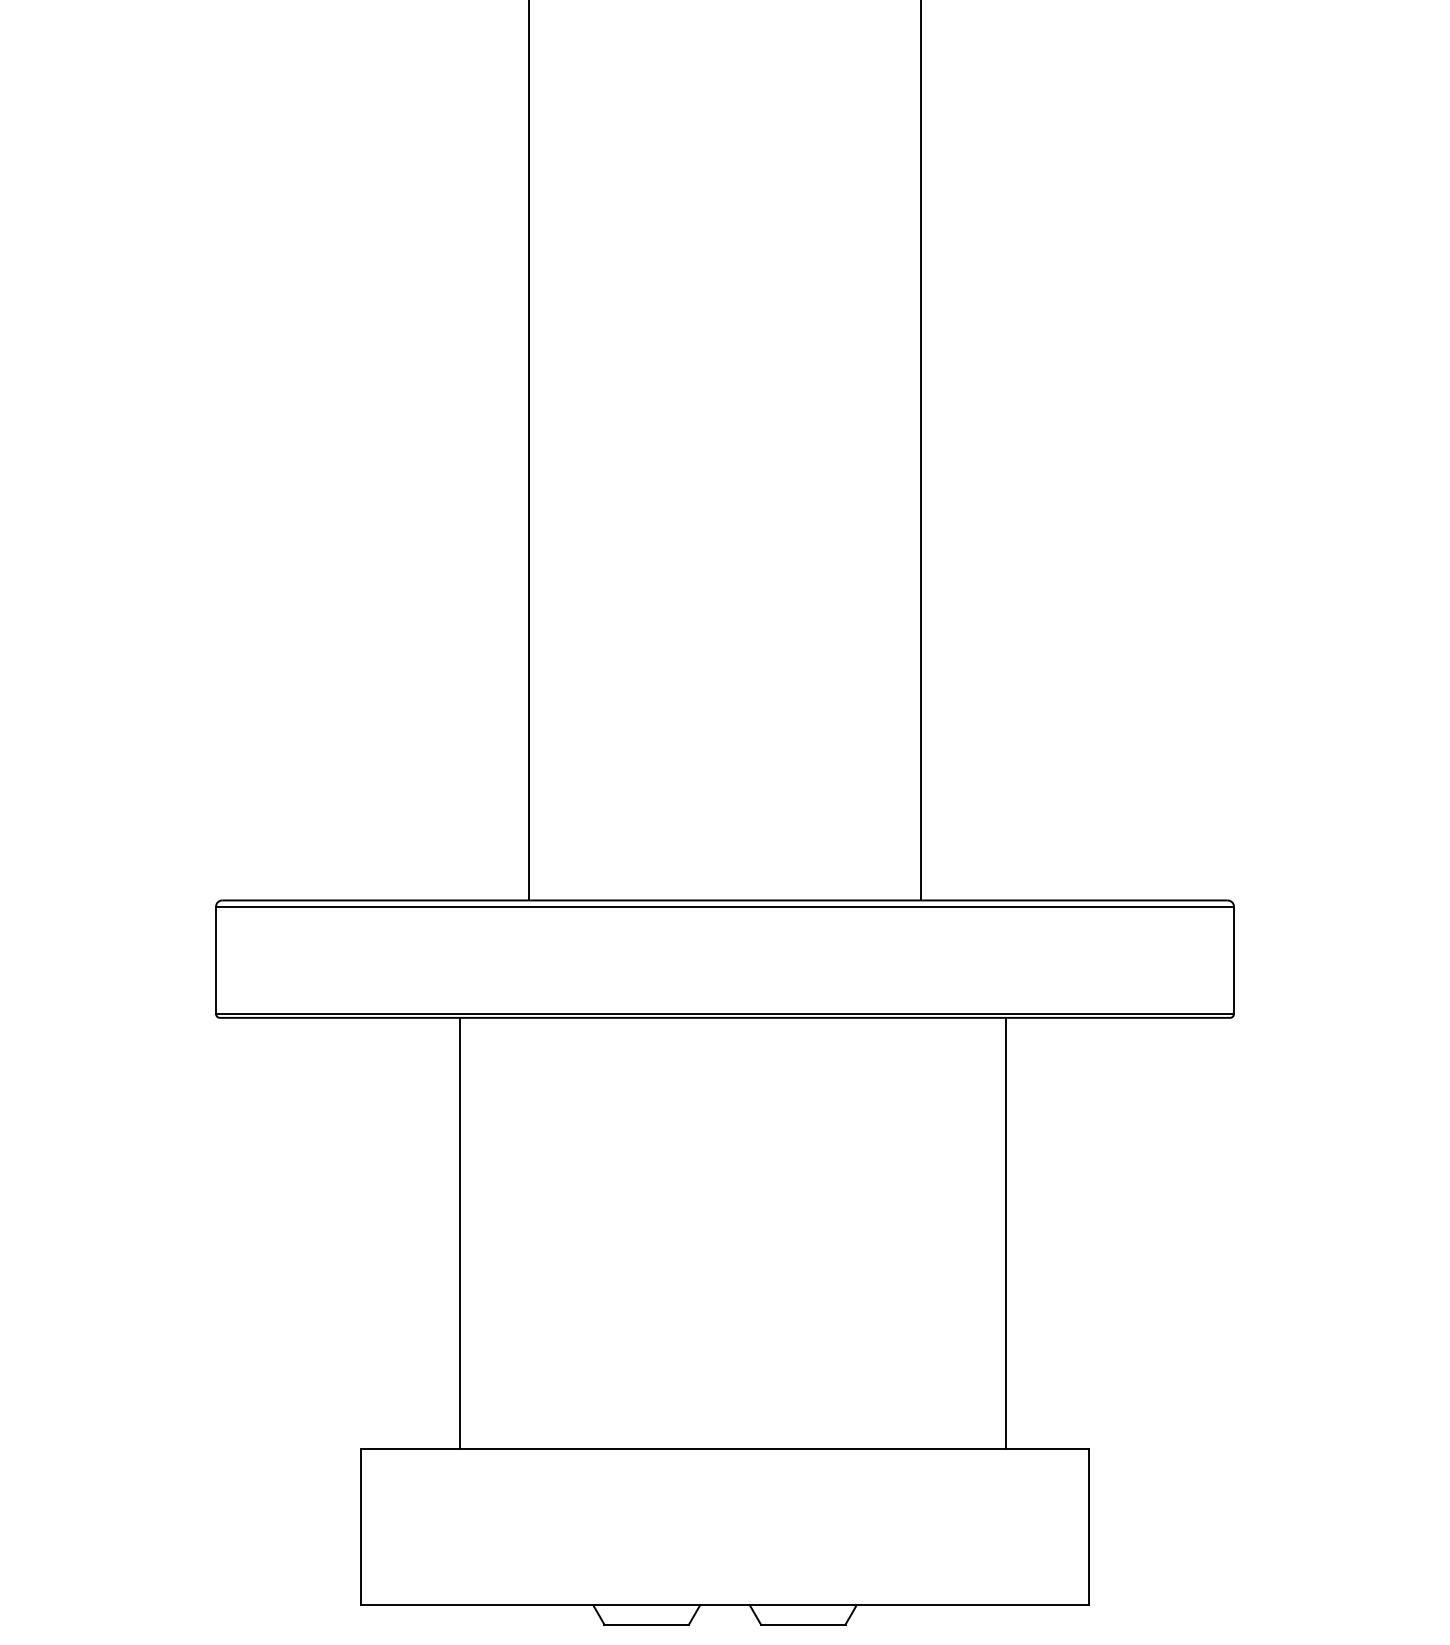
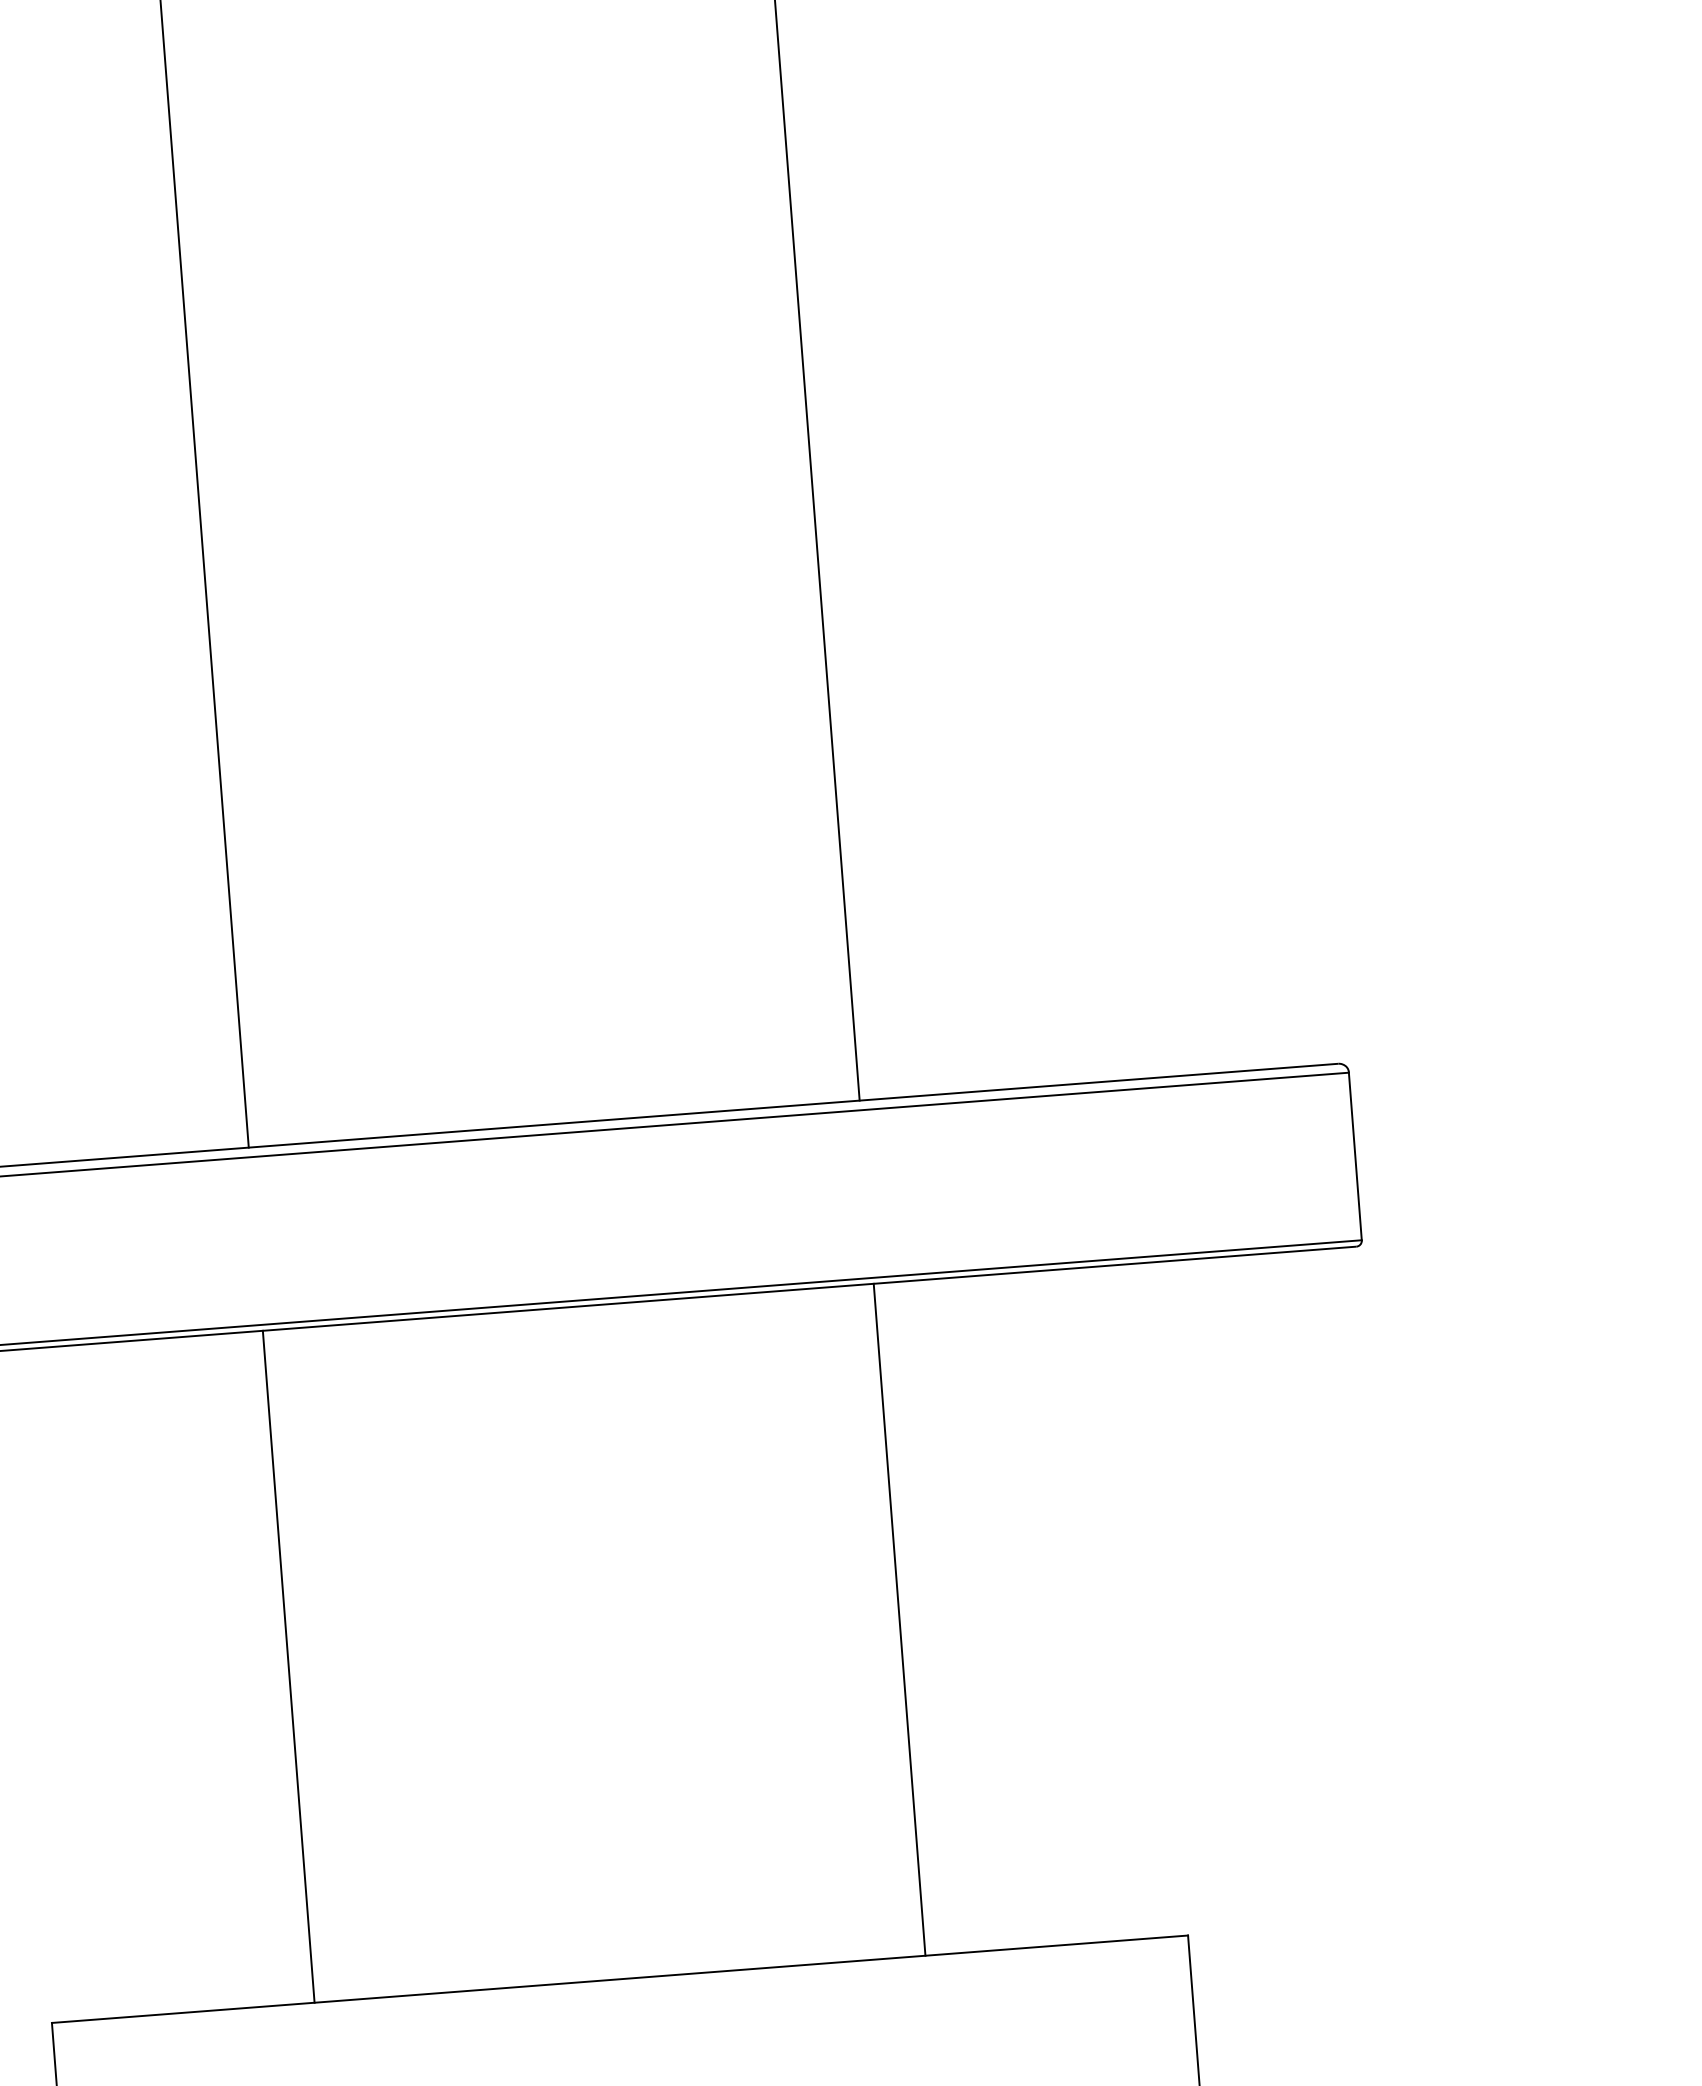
line: (460, 1232) -> (289, 1665), moved
line: (1005, 1232) -> (899, 1618), moved

